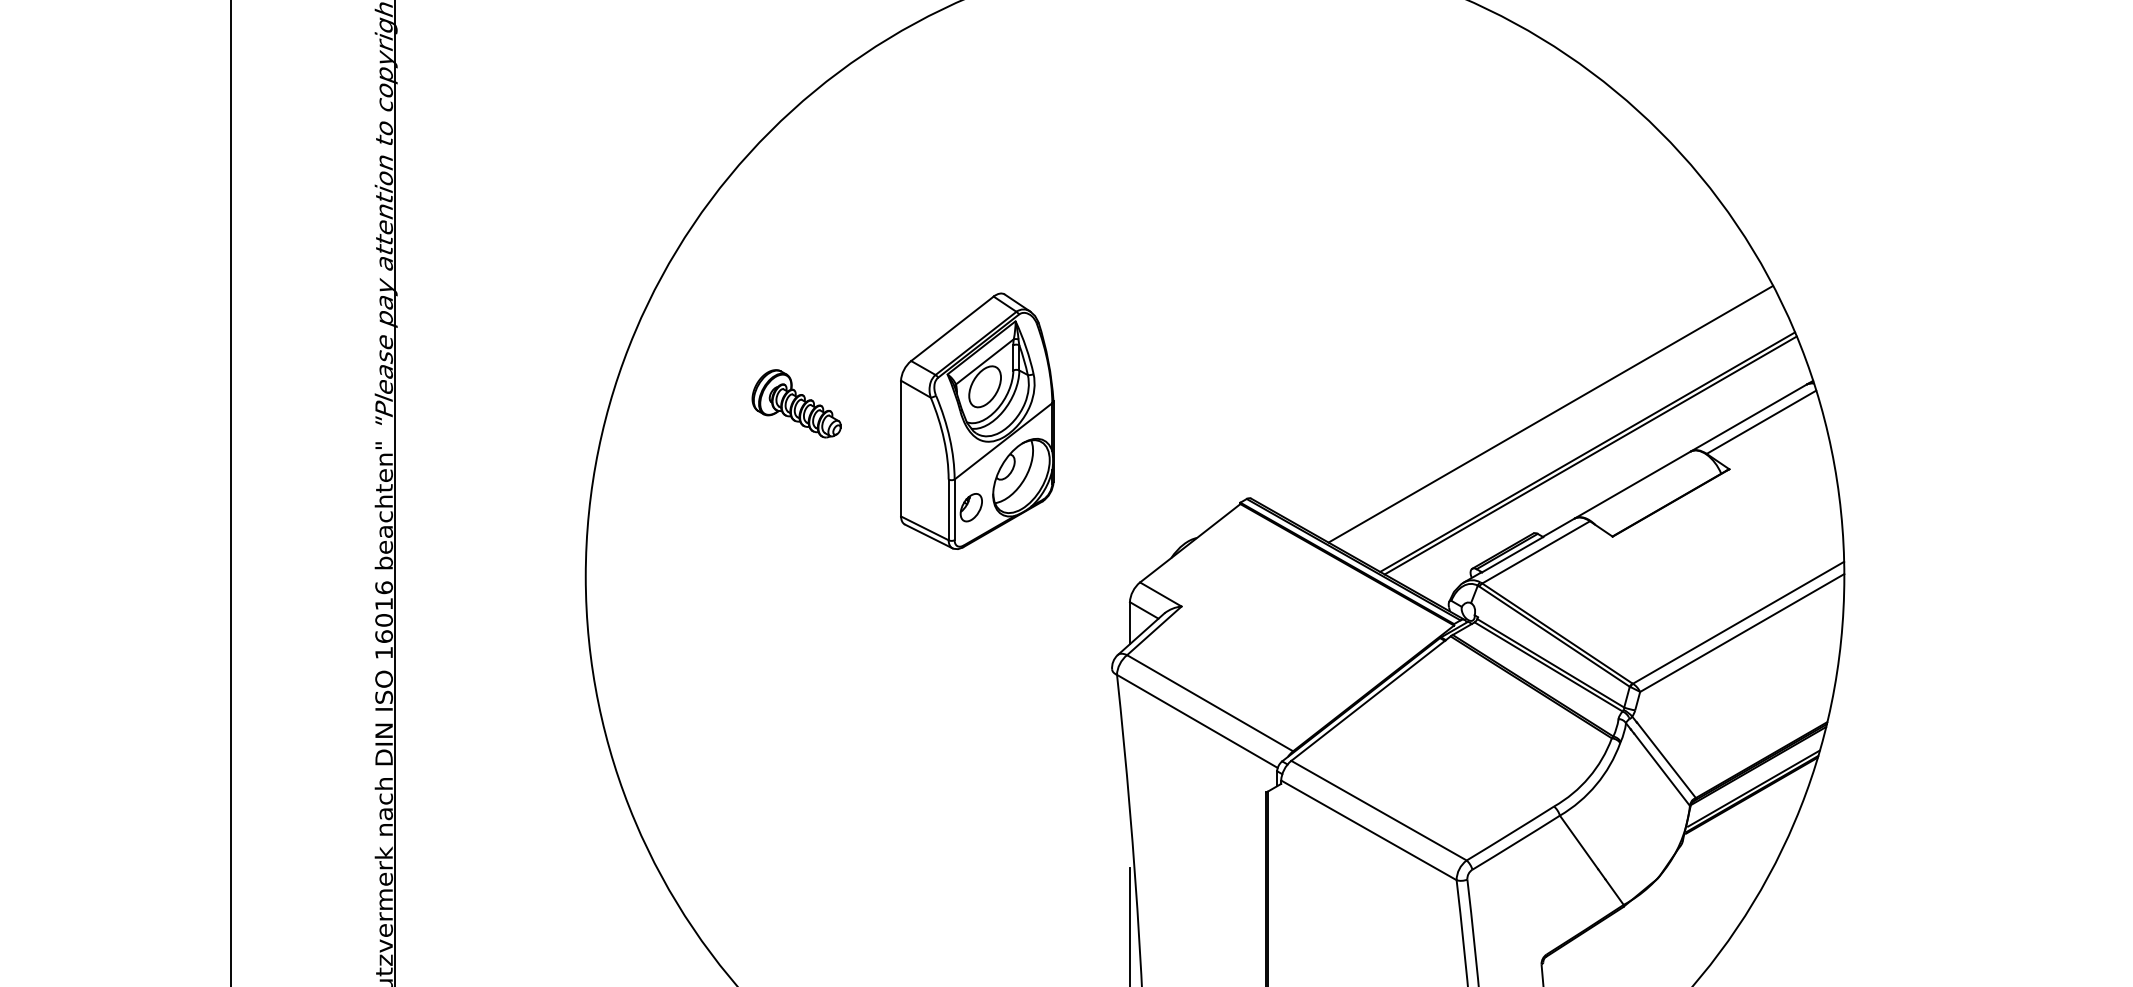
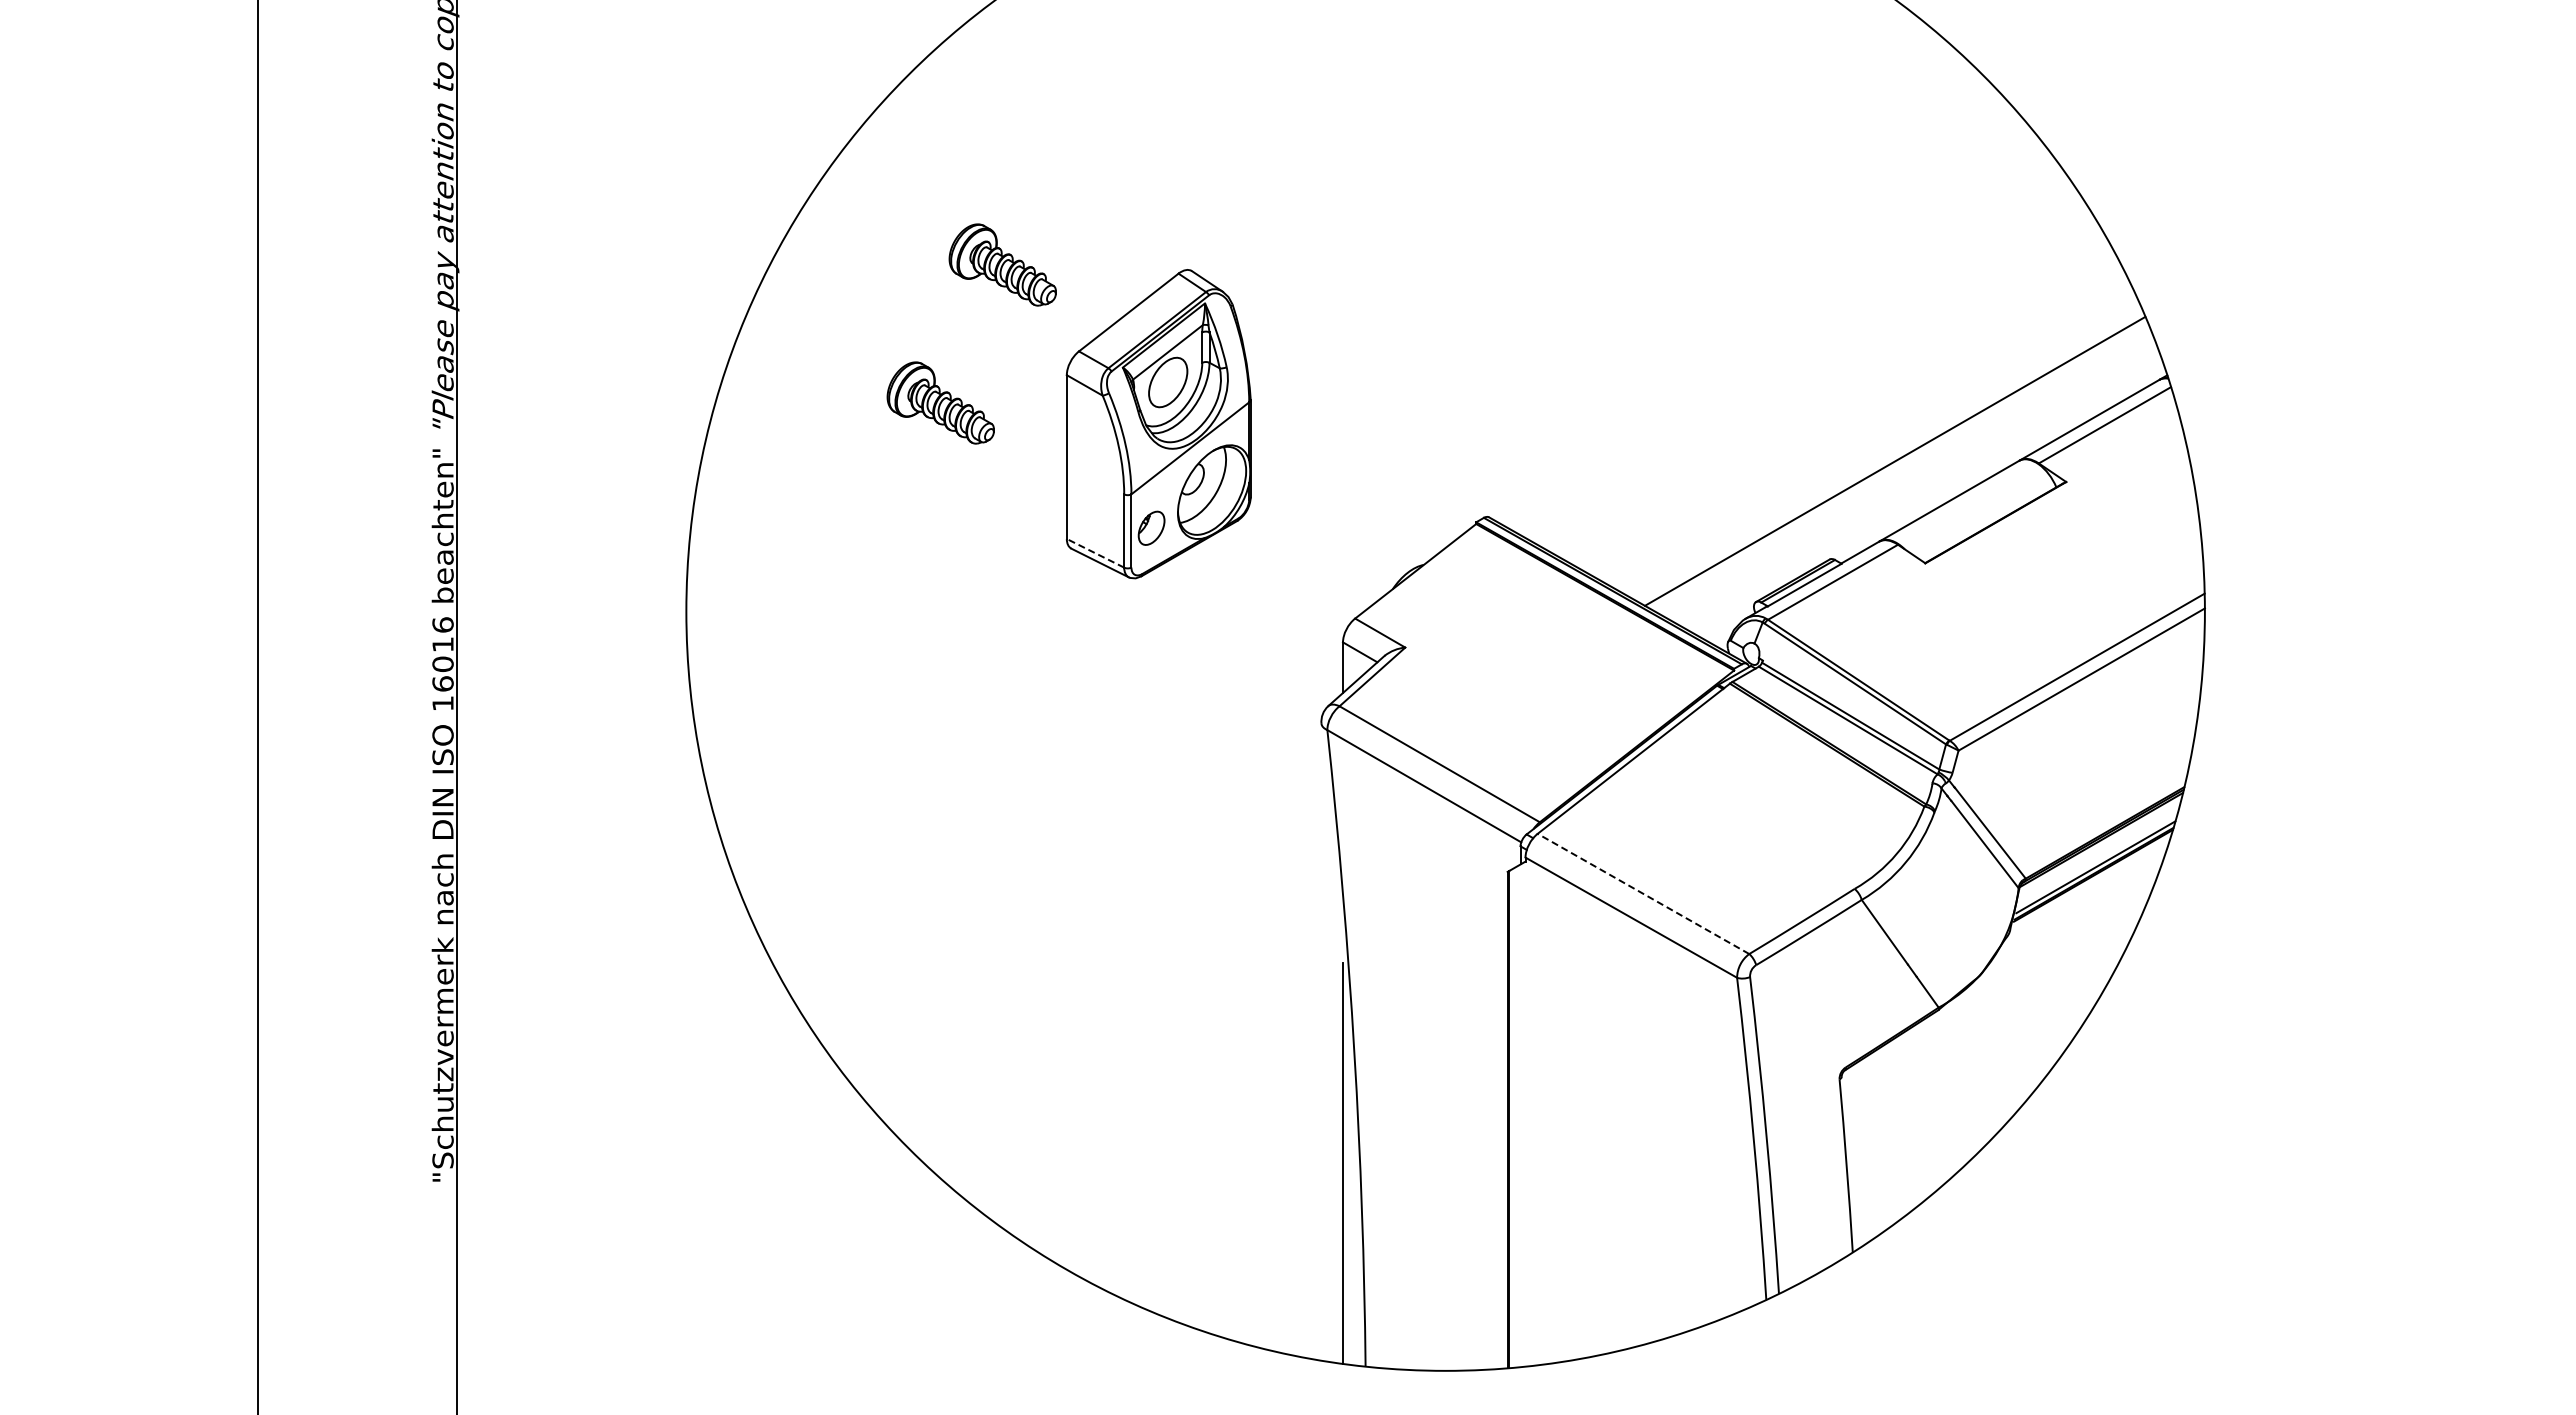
part: (847, 289) -> (1002, 264), added
line: (1550, 414) -> (1850, 415), removed
line: (1590, 454) -> (1898, 464), removed
line: (924, 528) -> (1095, 553), solid -> dashed
line: (1379, 810) -> (1643, 893), solid -> dashed

